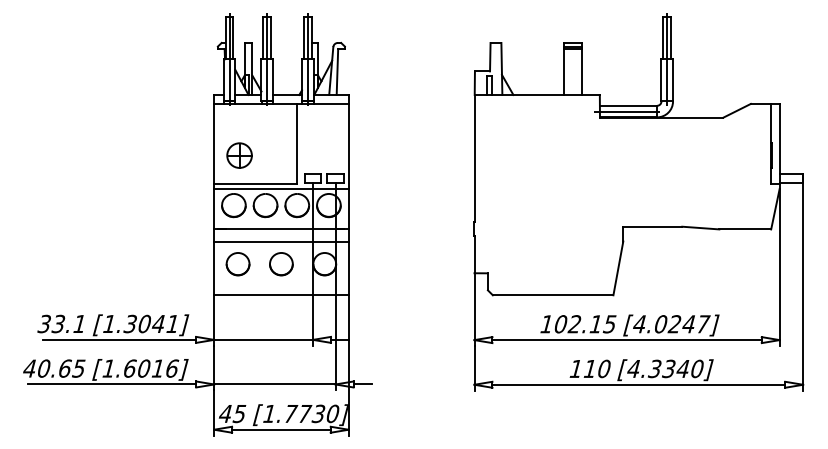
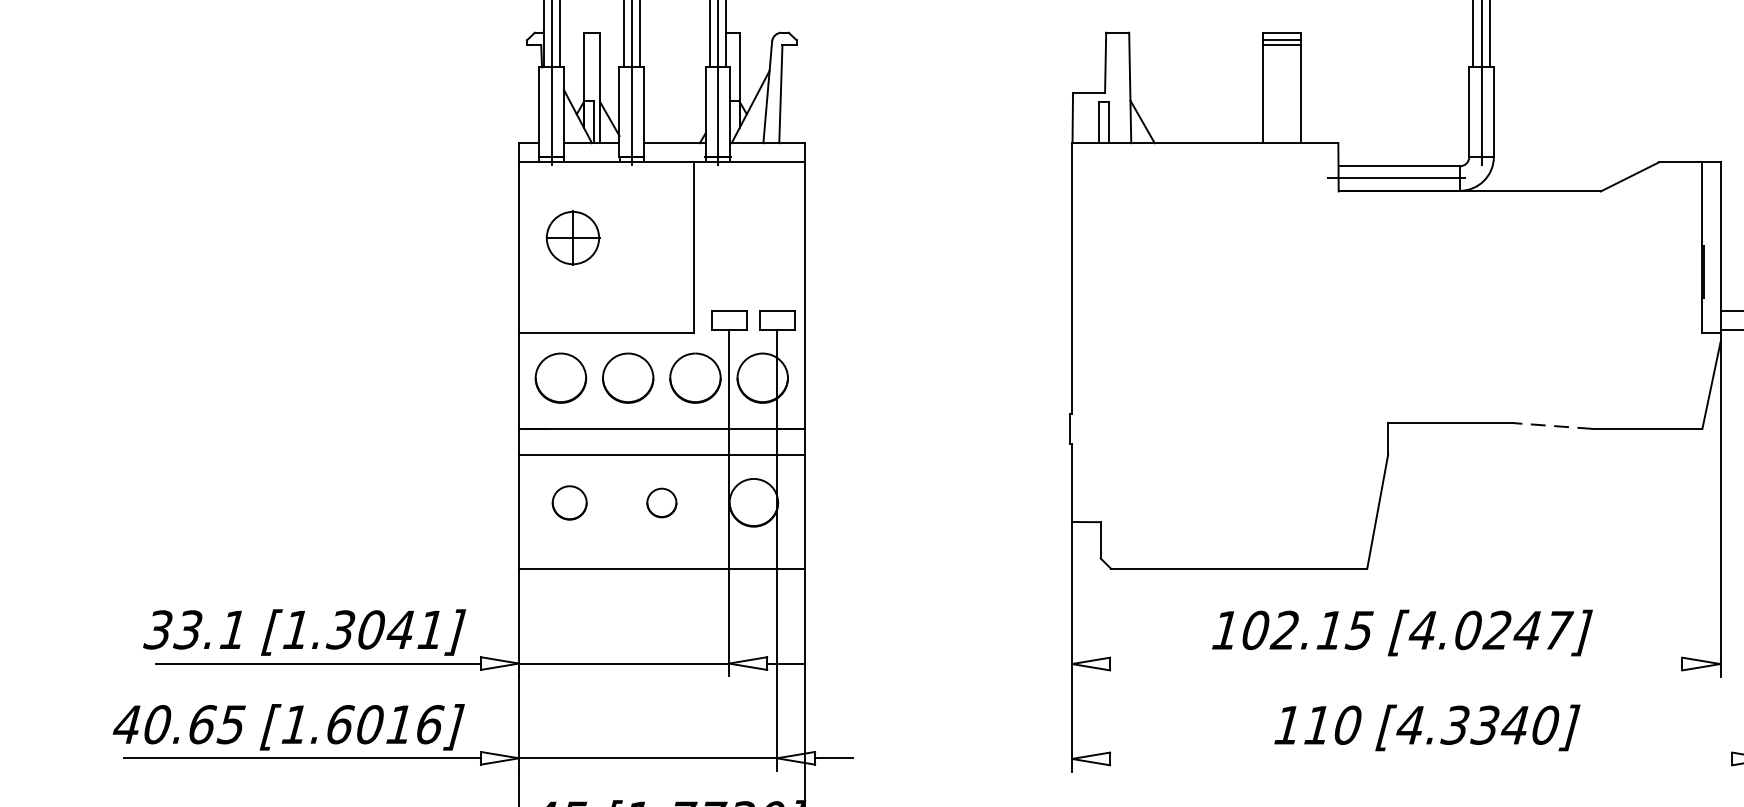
part: (239, 155) -> (572, 237), moved
line: (281, 188) -> (662, 341), removed
line: (700, 228) -> (1552, 426), solid -> dashed
part: (237, 264) -> (568, 503), size x0.7
part: (281, 264) -> (662, 503), size x0.6
line: (626, 340) -> (1394, 664), removed
line: (638, 384) -> (1420, 758), removed

